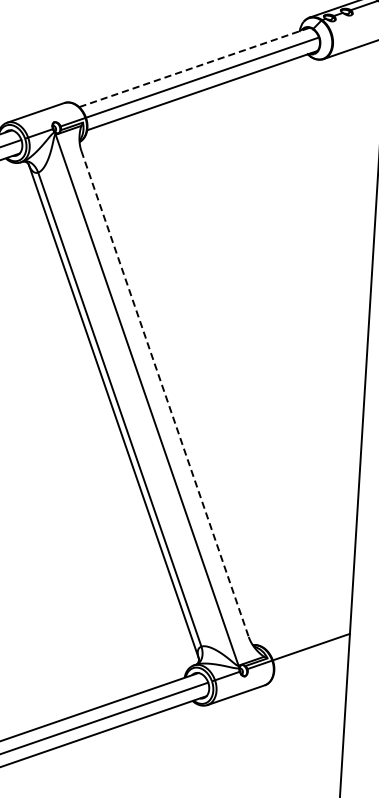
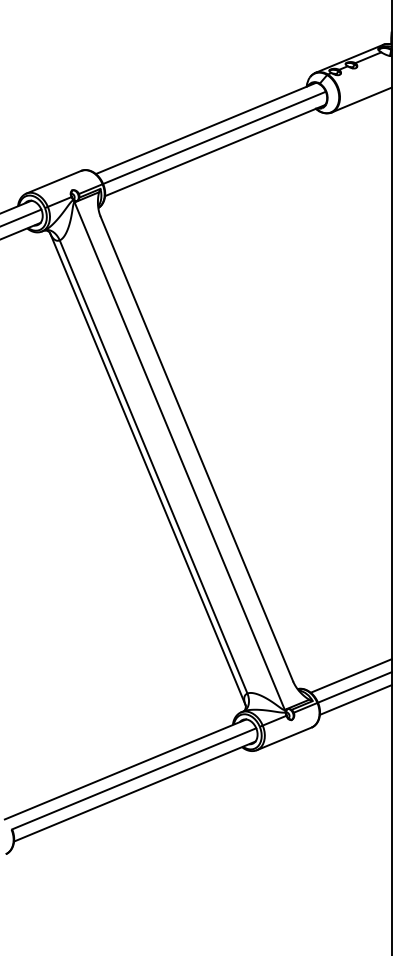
line: (193, 67) -> (205, 128), dashed -> solid
line: (165, 394) -> (197, 449), dashed -> solid
line: (307, 634) -> (350, 675), added
line: (311, 659) -> (355, 699), added

